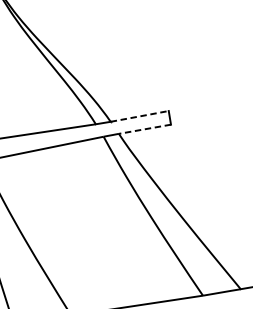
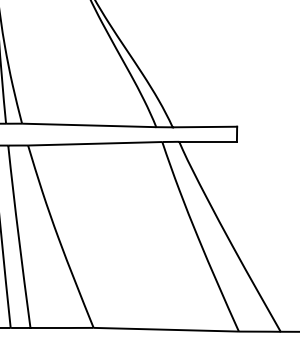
line: (140, 116) -> (205, 127), dashed -> solid
line: (145, 128) -> (208, 141), dashed -> solid

